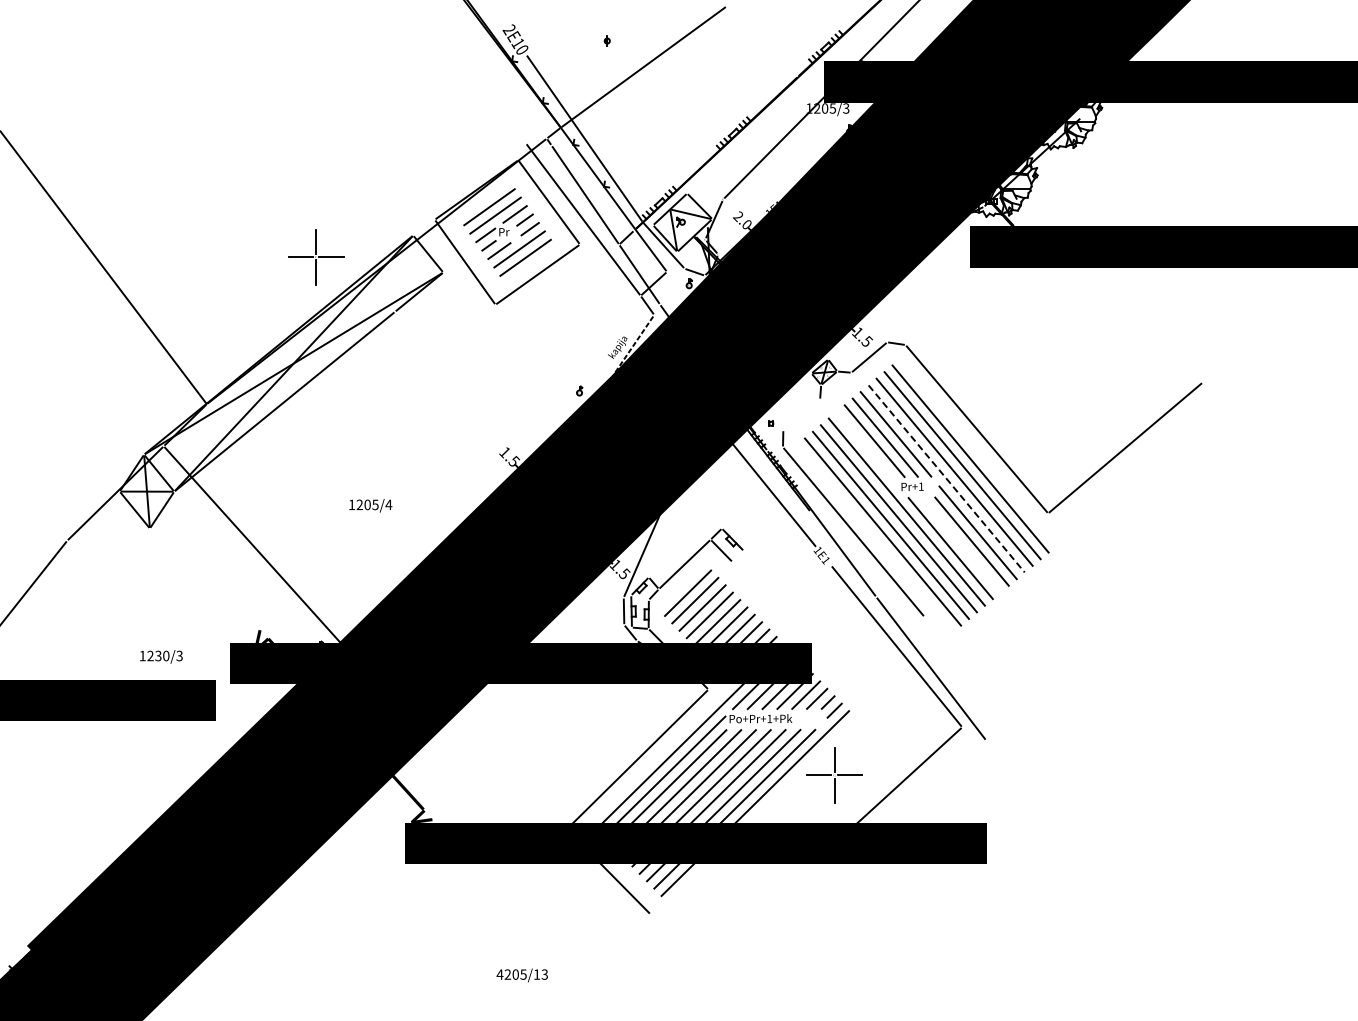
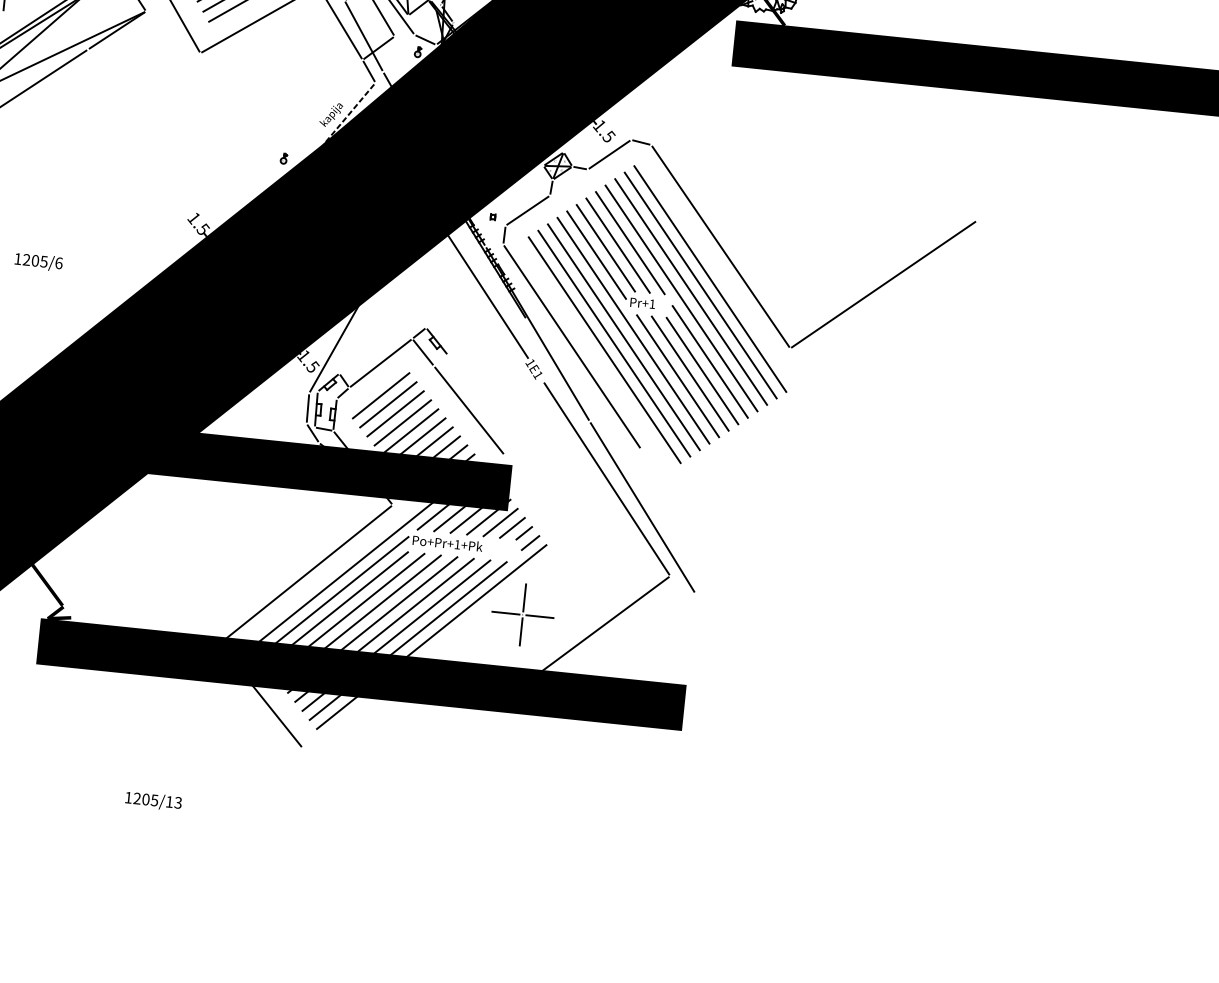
line: (801, 414) -> (527, 210), added
line: (866, 447) -> (596, 254), added
line: (946, 478) -> (681, 297), dashed -> solid
text: (388, 504) -> (58, 262), 1205/4 -> 1205/6
line: (960, 544) -> (689, 372), added
line: (767, 598) -> (468, 410), added
text: (499, 974) -> (127, 797), 4205/13 -> 1205/13

